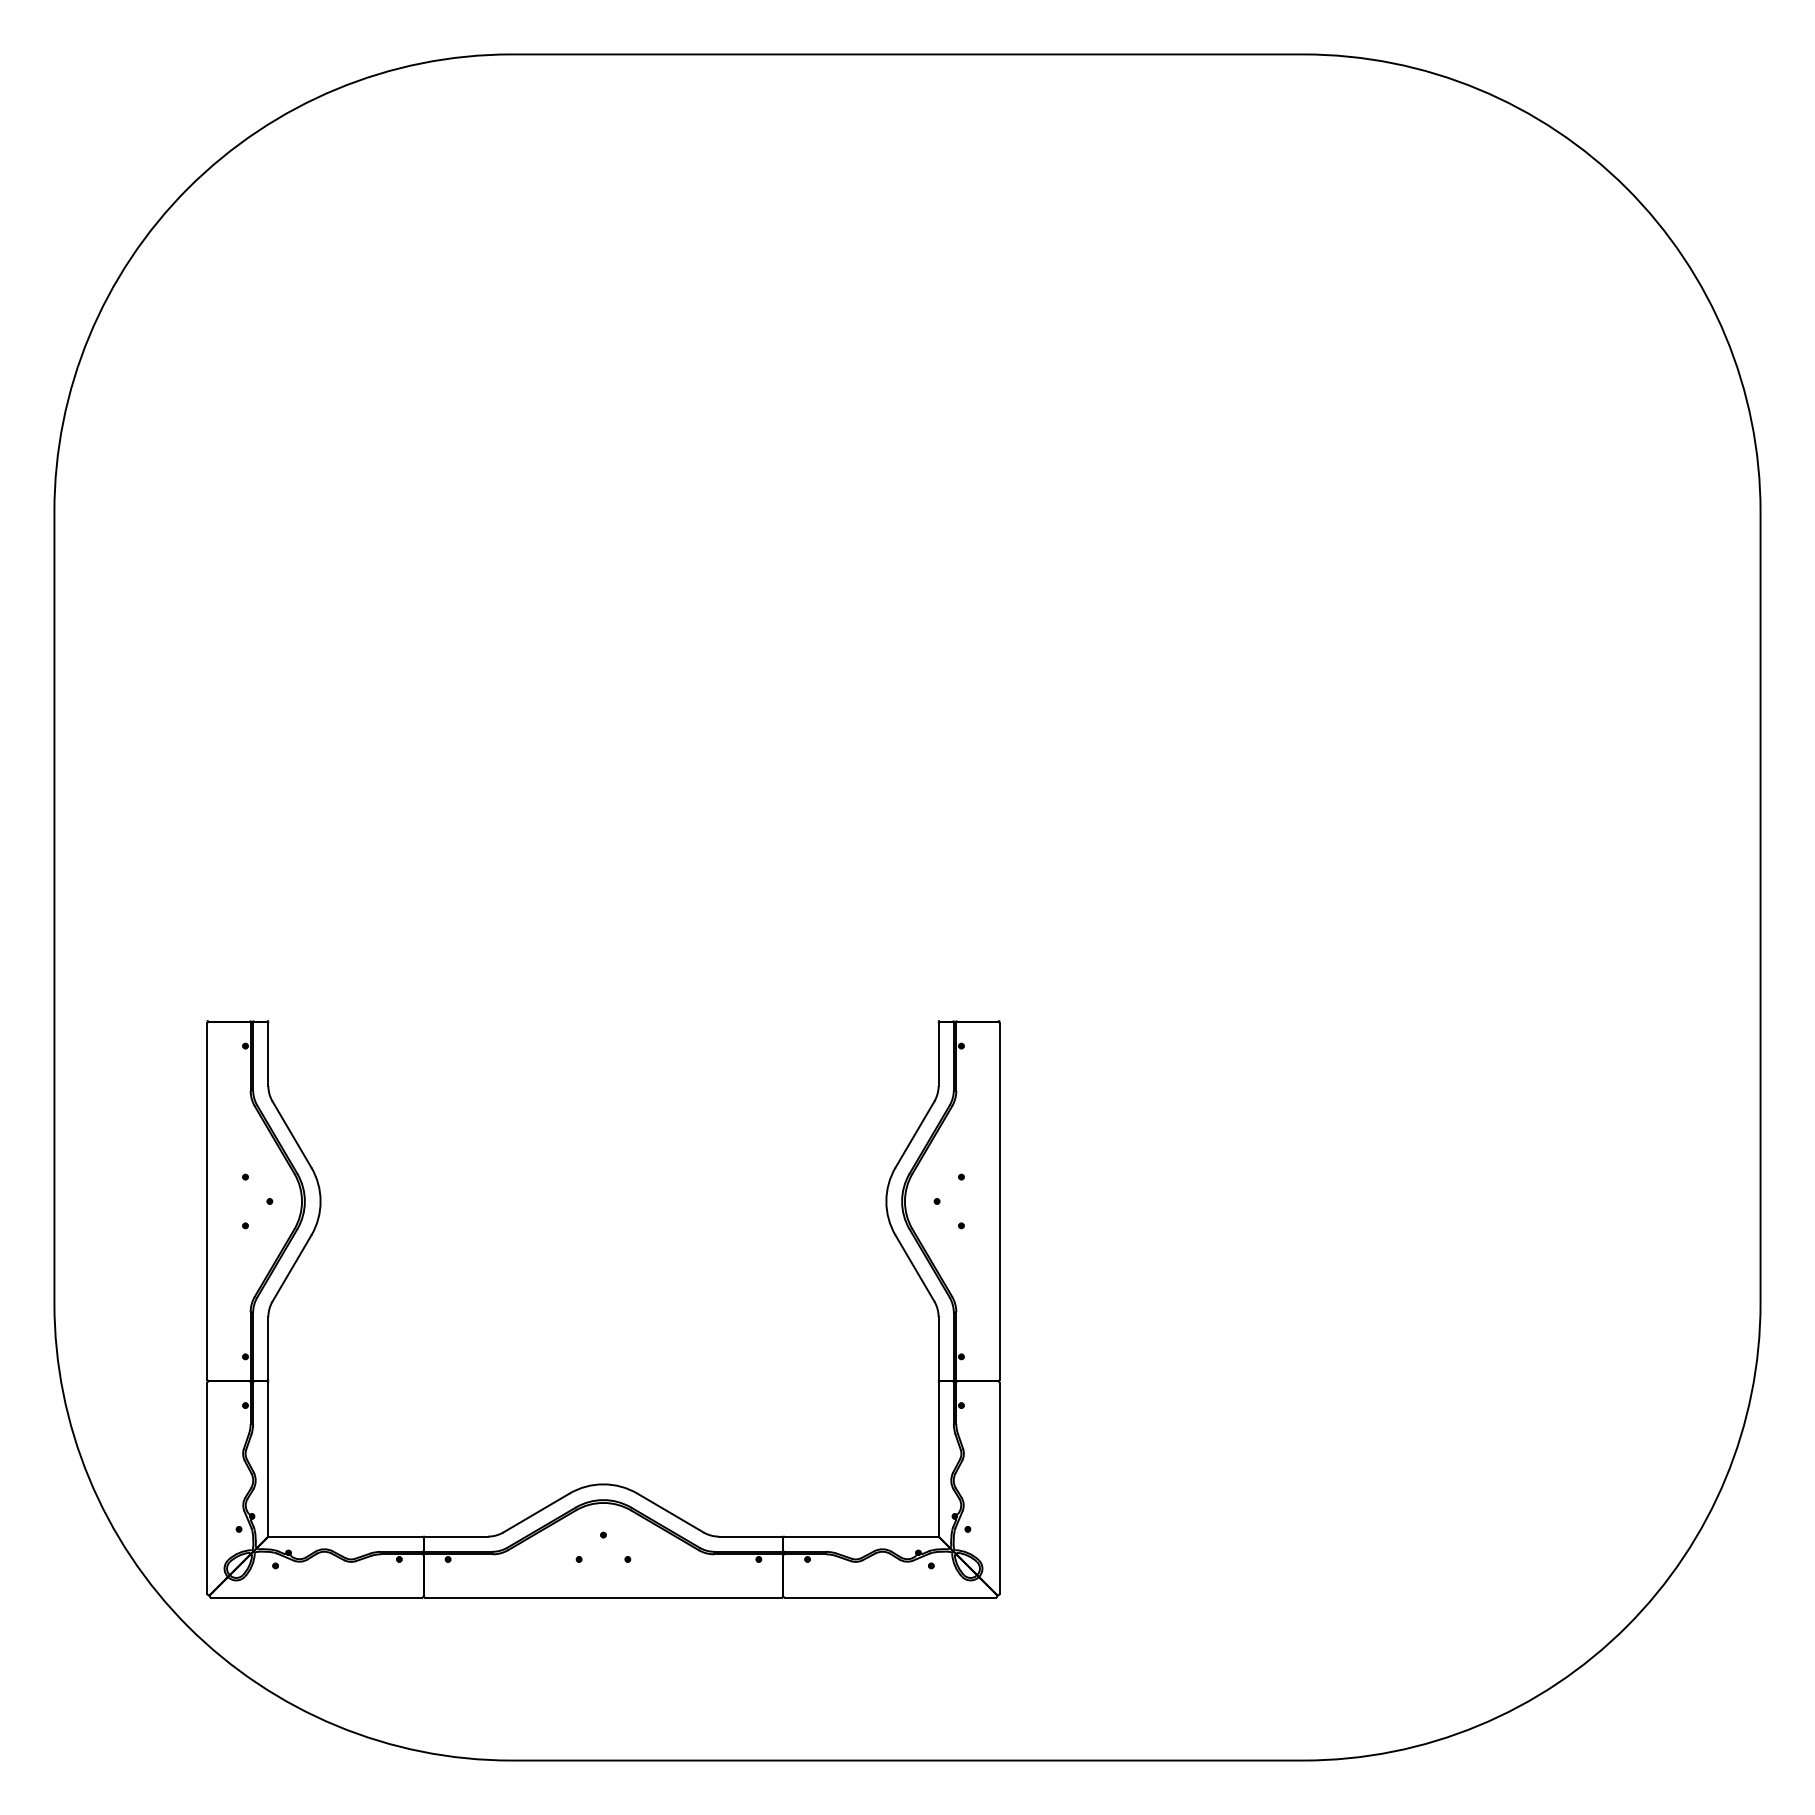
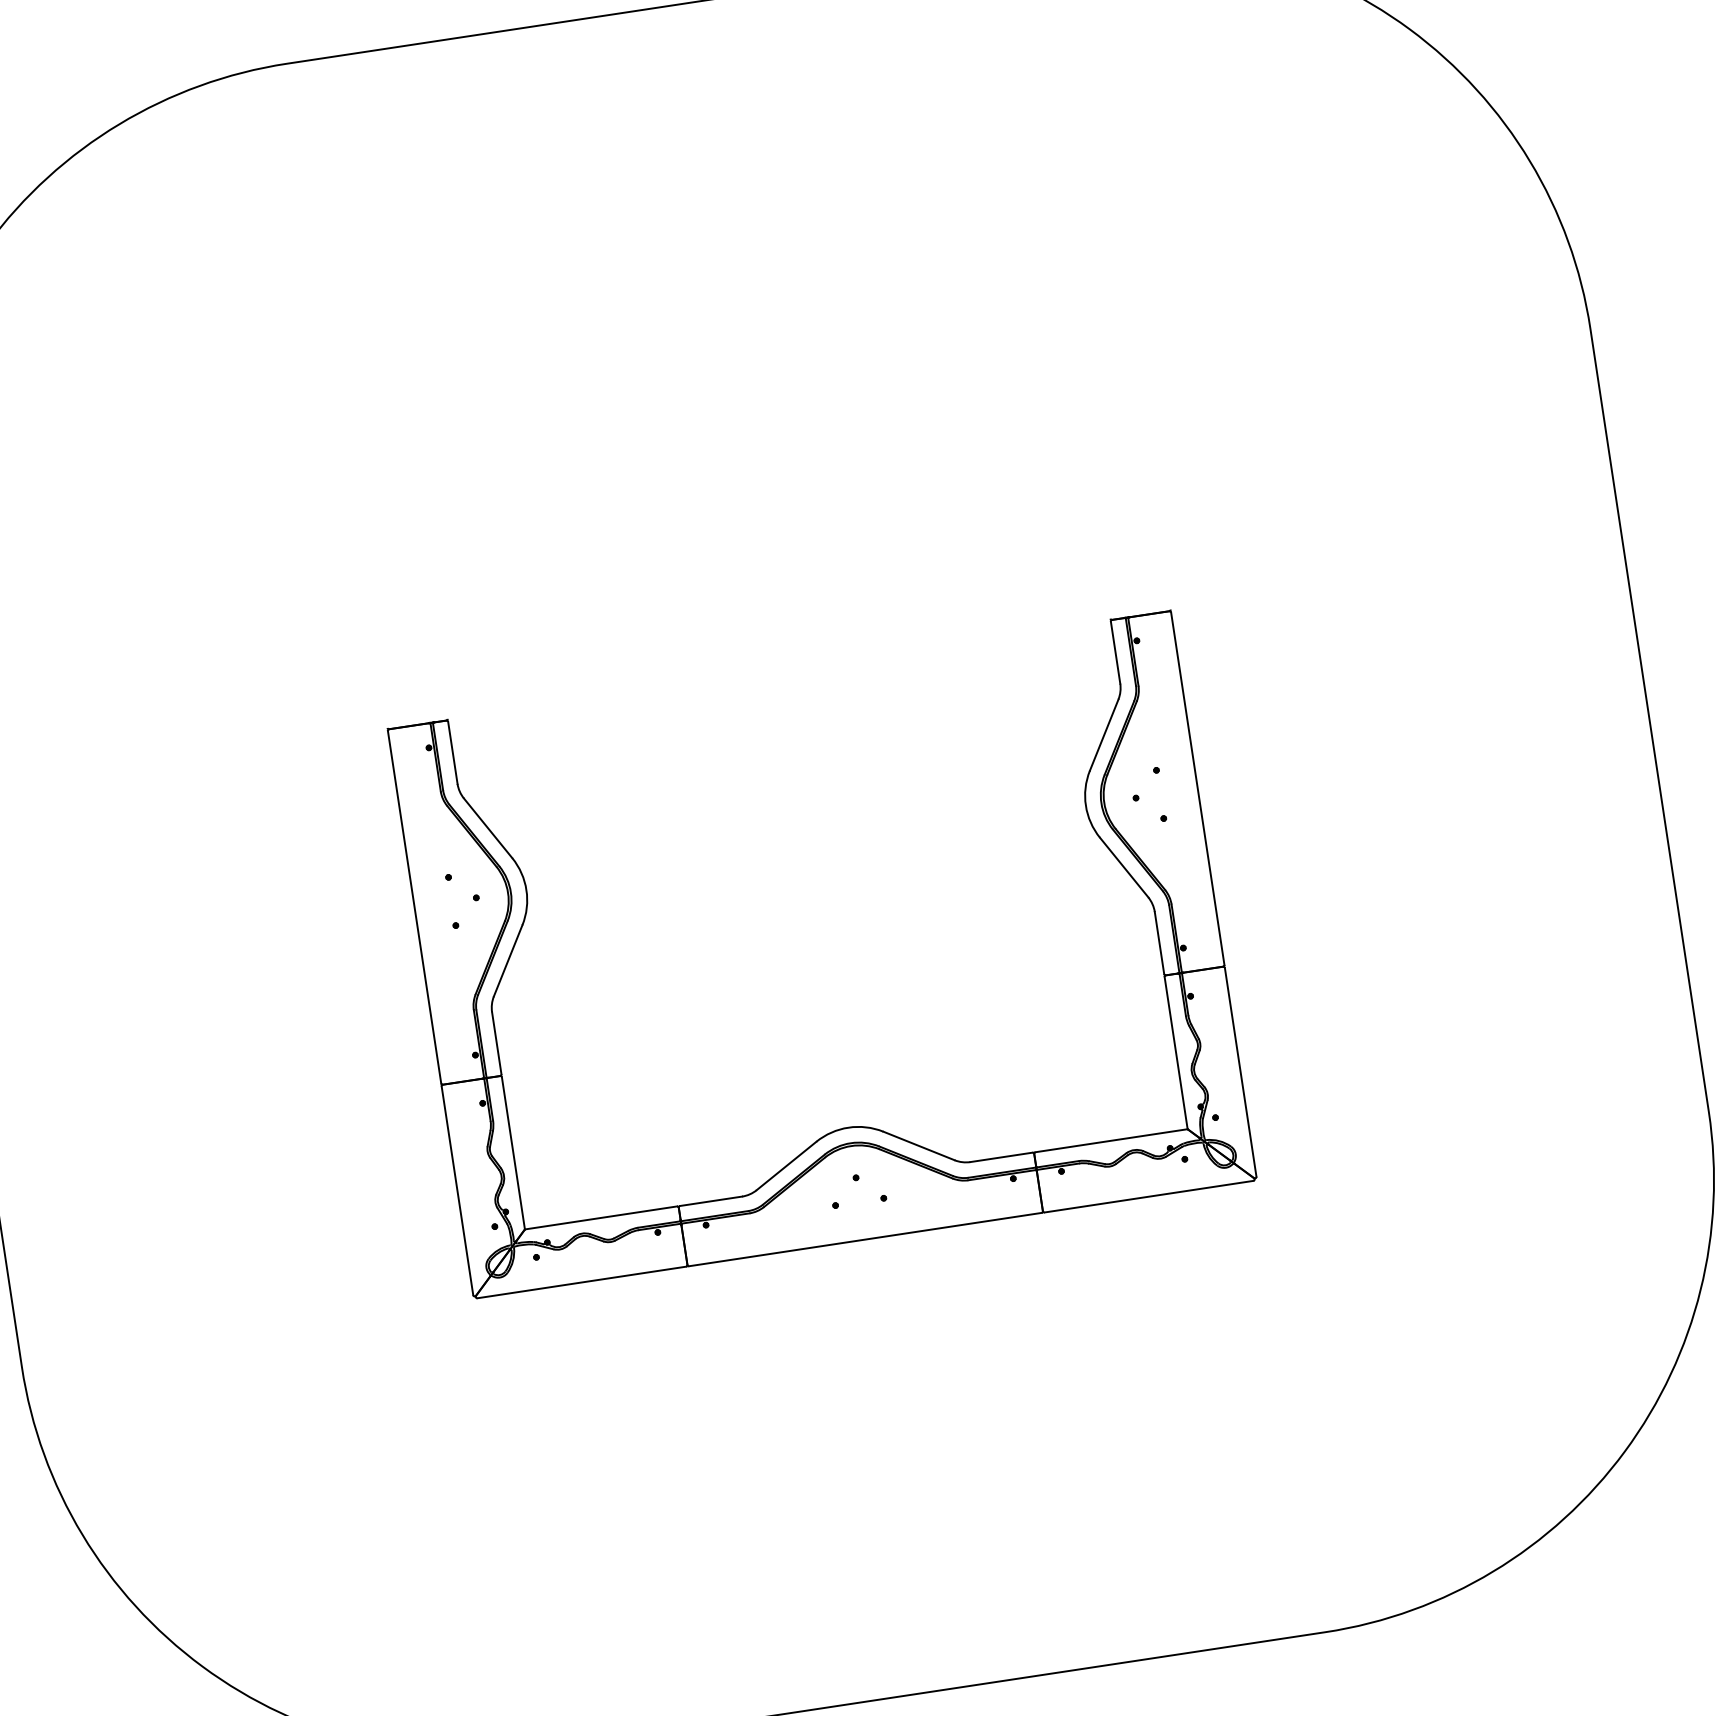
part: (603, 1483) -> (848, 1126), moved

